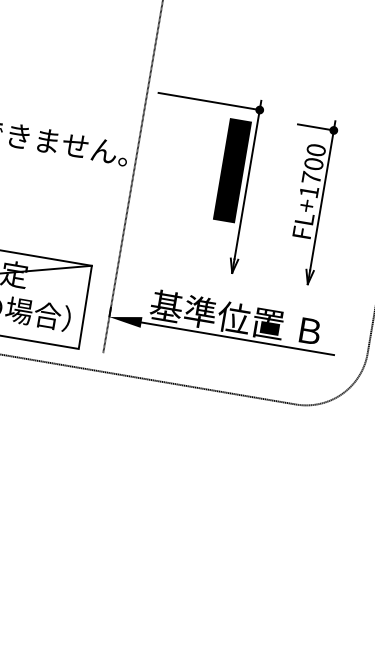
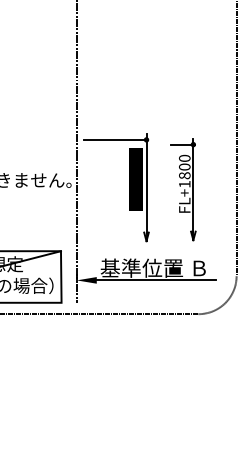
text: (311, 177) -> (184, 175), FL+1700 -> FL+1800

